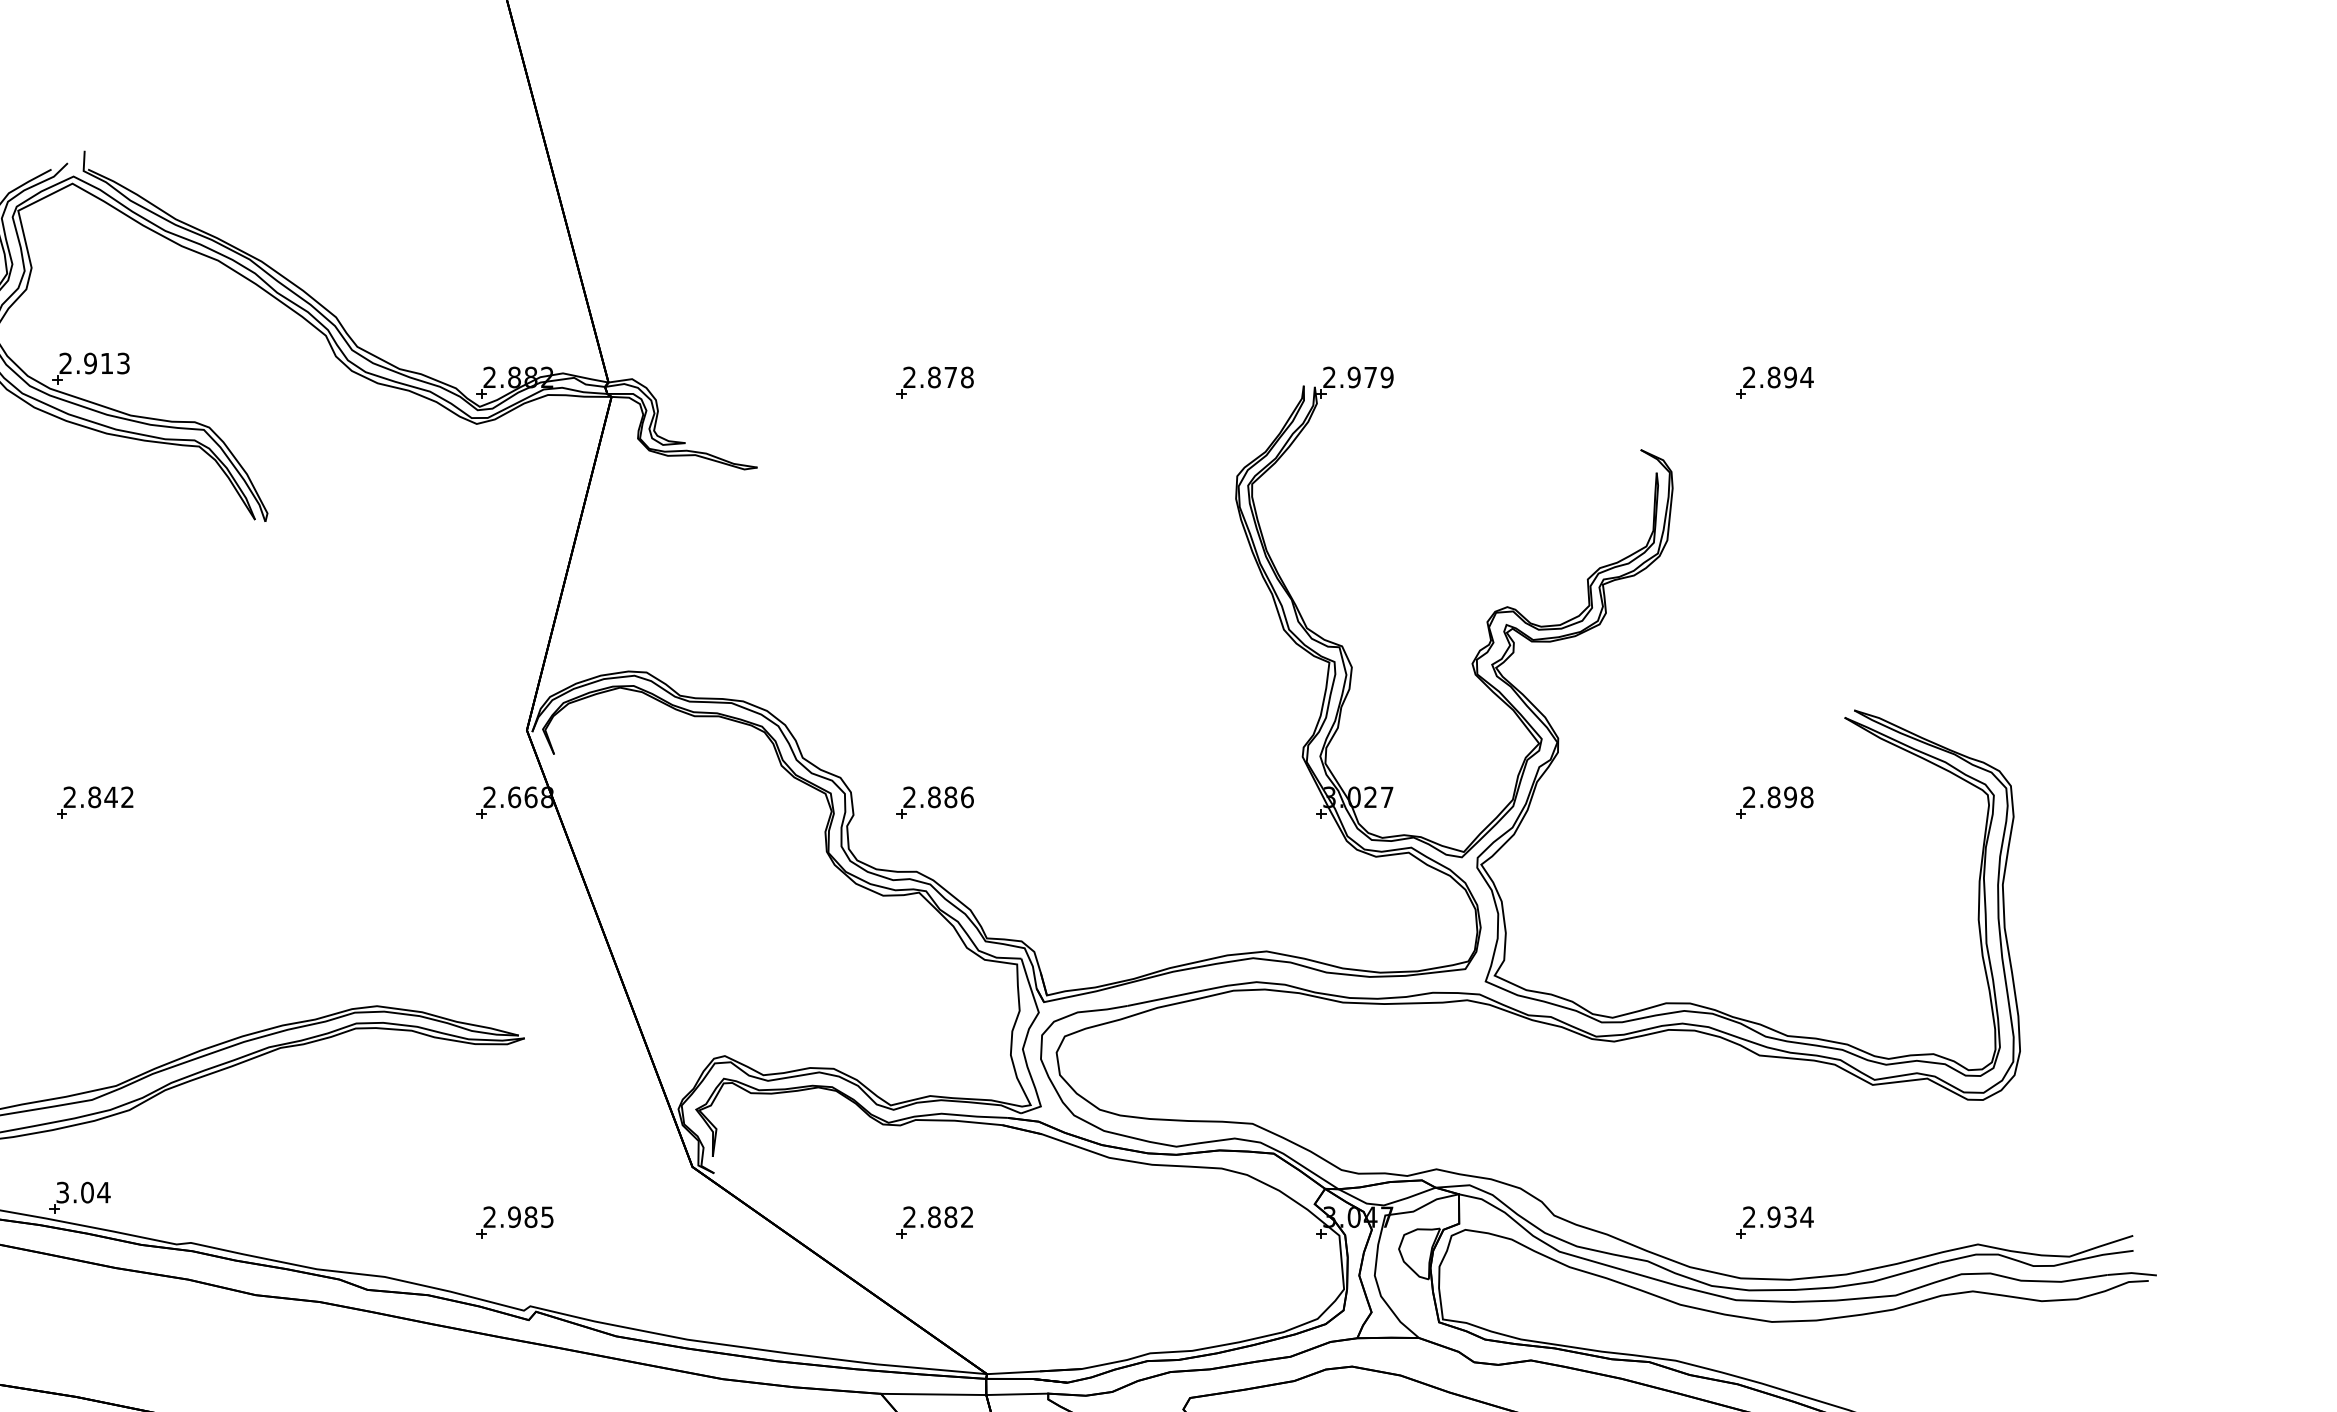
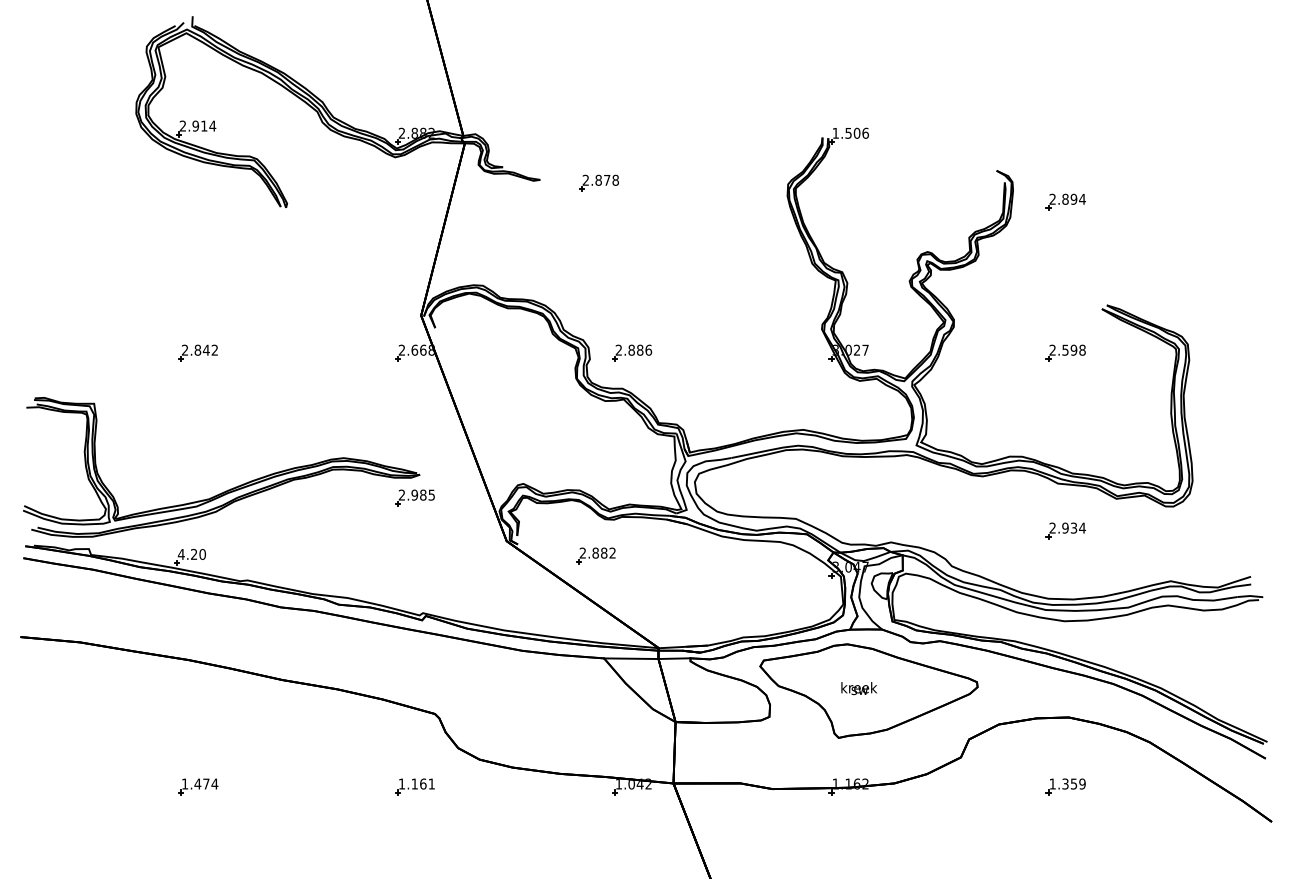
text: (122, 362) -> (212, 125), 2.913 -> 2.914
text: (1357, 375) -> (850, 132), 2.979 -> 1.506
part: (934, 381) -> (598, 182), moved
part: (1774, 381) -> (1065, 201), moved
text: (1774, 795) -> (1065, 349), 2.898 -> 2.598
text: (82, 1190) -> (191, 553), 3.04 -> 4.20
part: (513, 1221) -> (414, 497), moved
part: (934, 1221) -> (595, 555), moved
part: (1774, 1221) -> (1065, 530), moved

